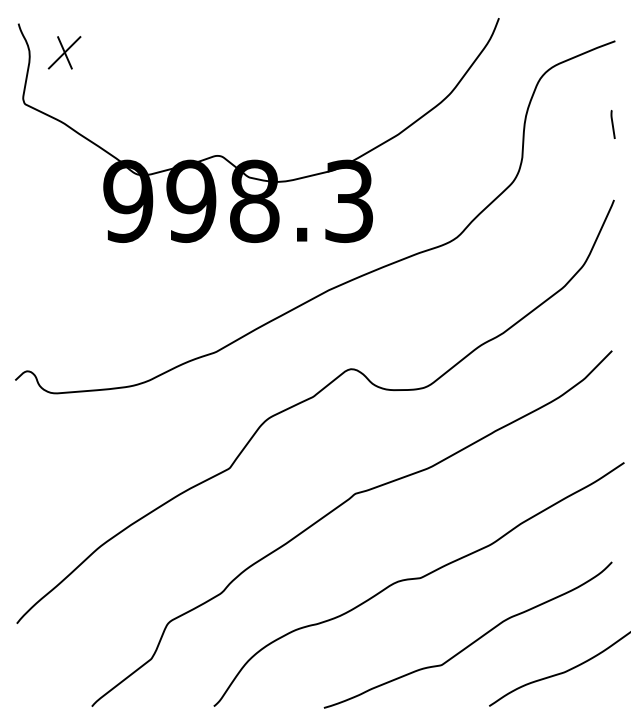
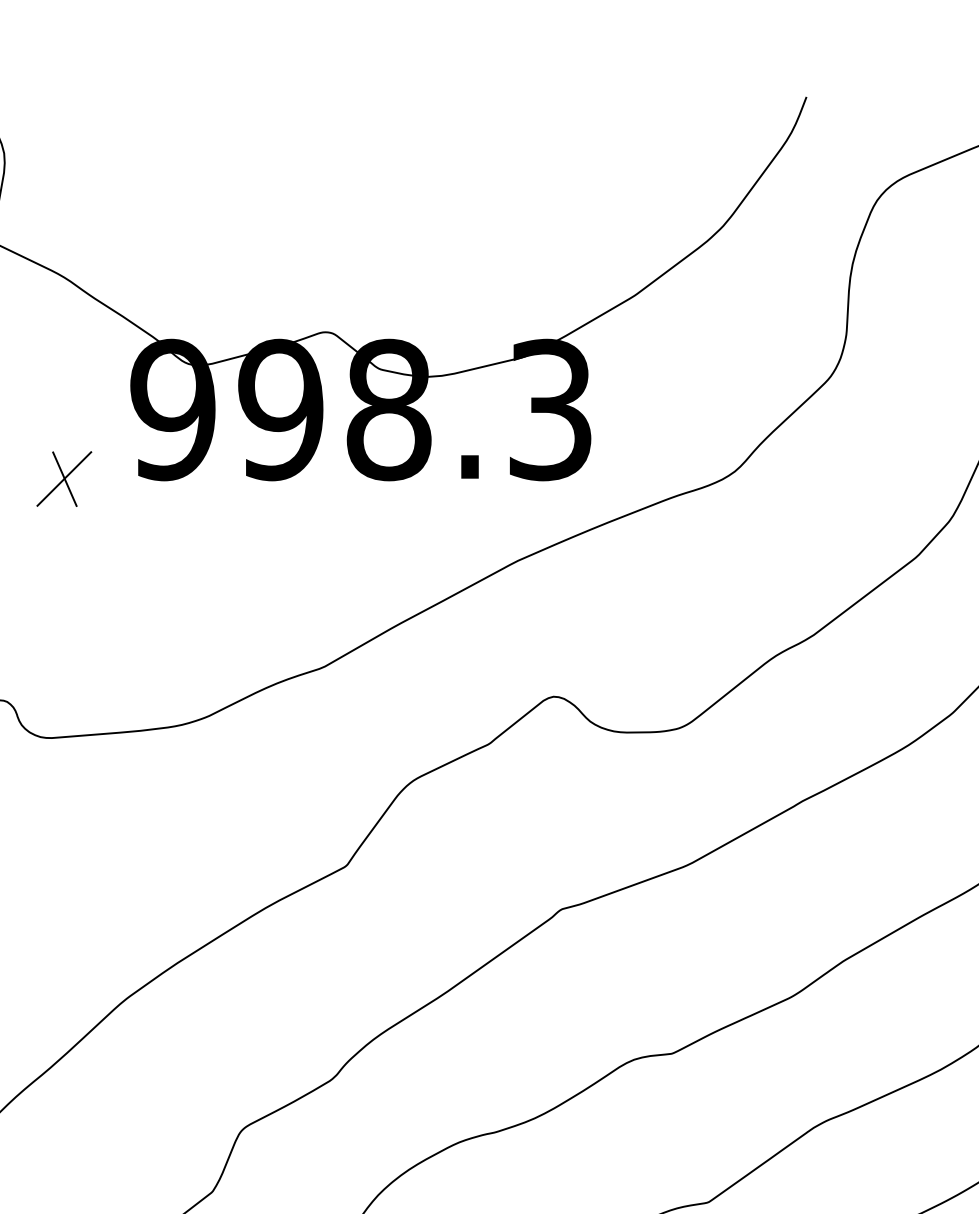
part: (64, 52) -> (64, 478), moved

